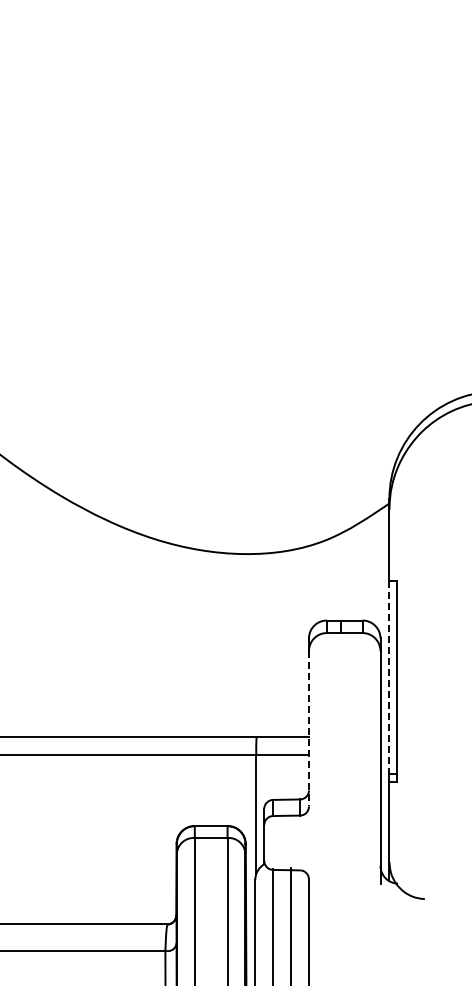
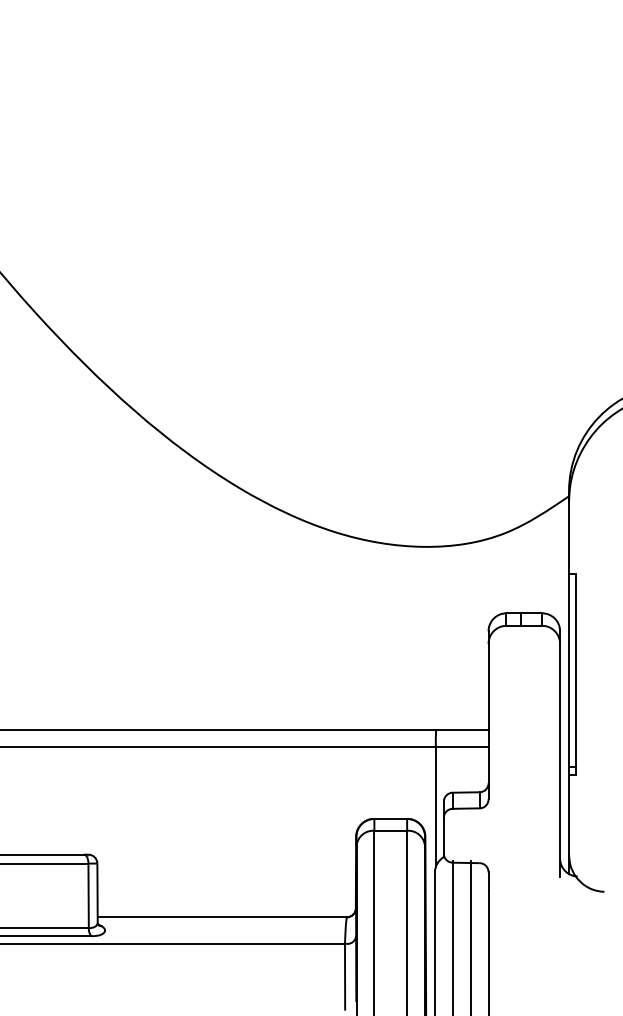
line: (389, 677) -> (569, 670), dashed -> solid
line: (308, 728) -> (488, 721), dashed -> solid

